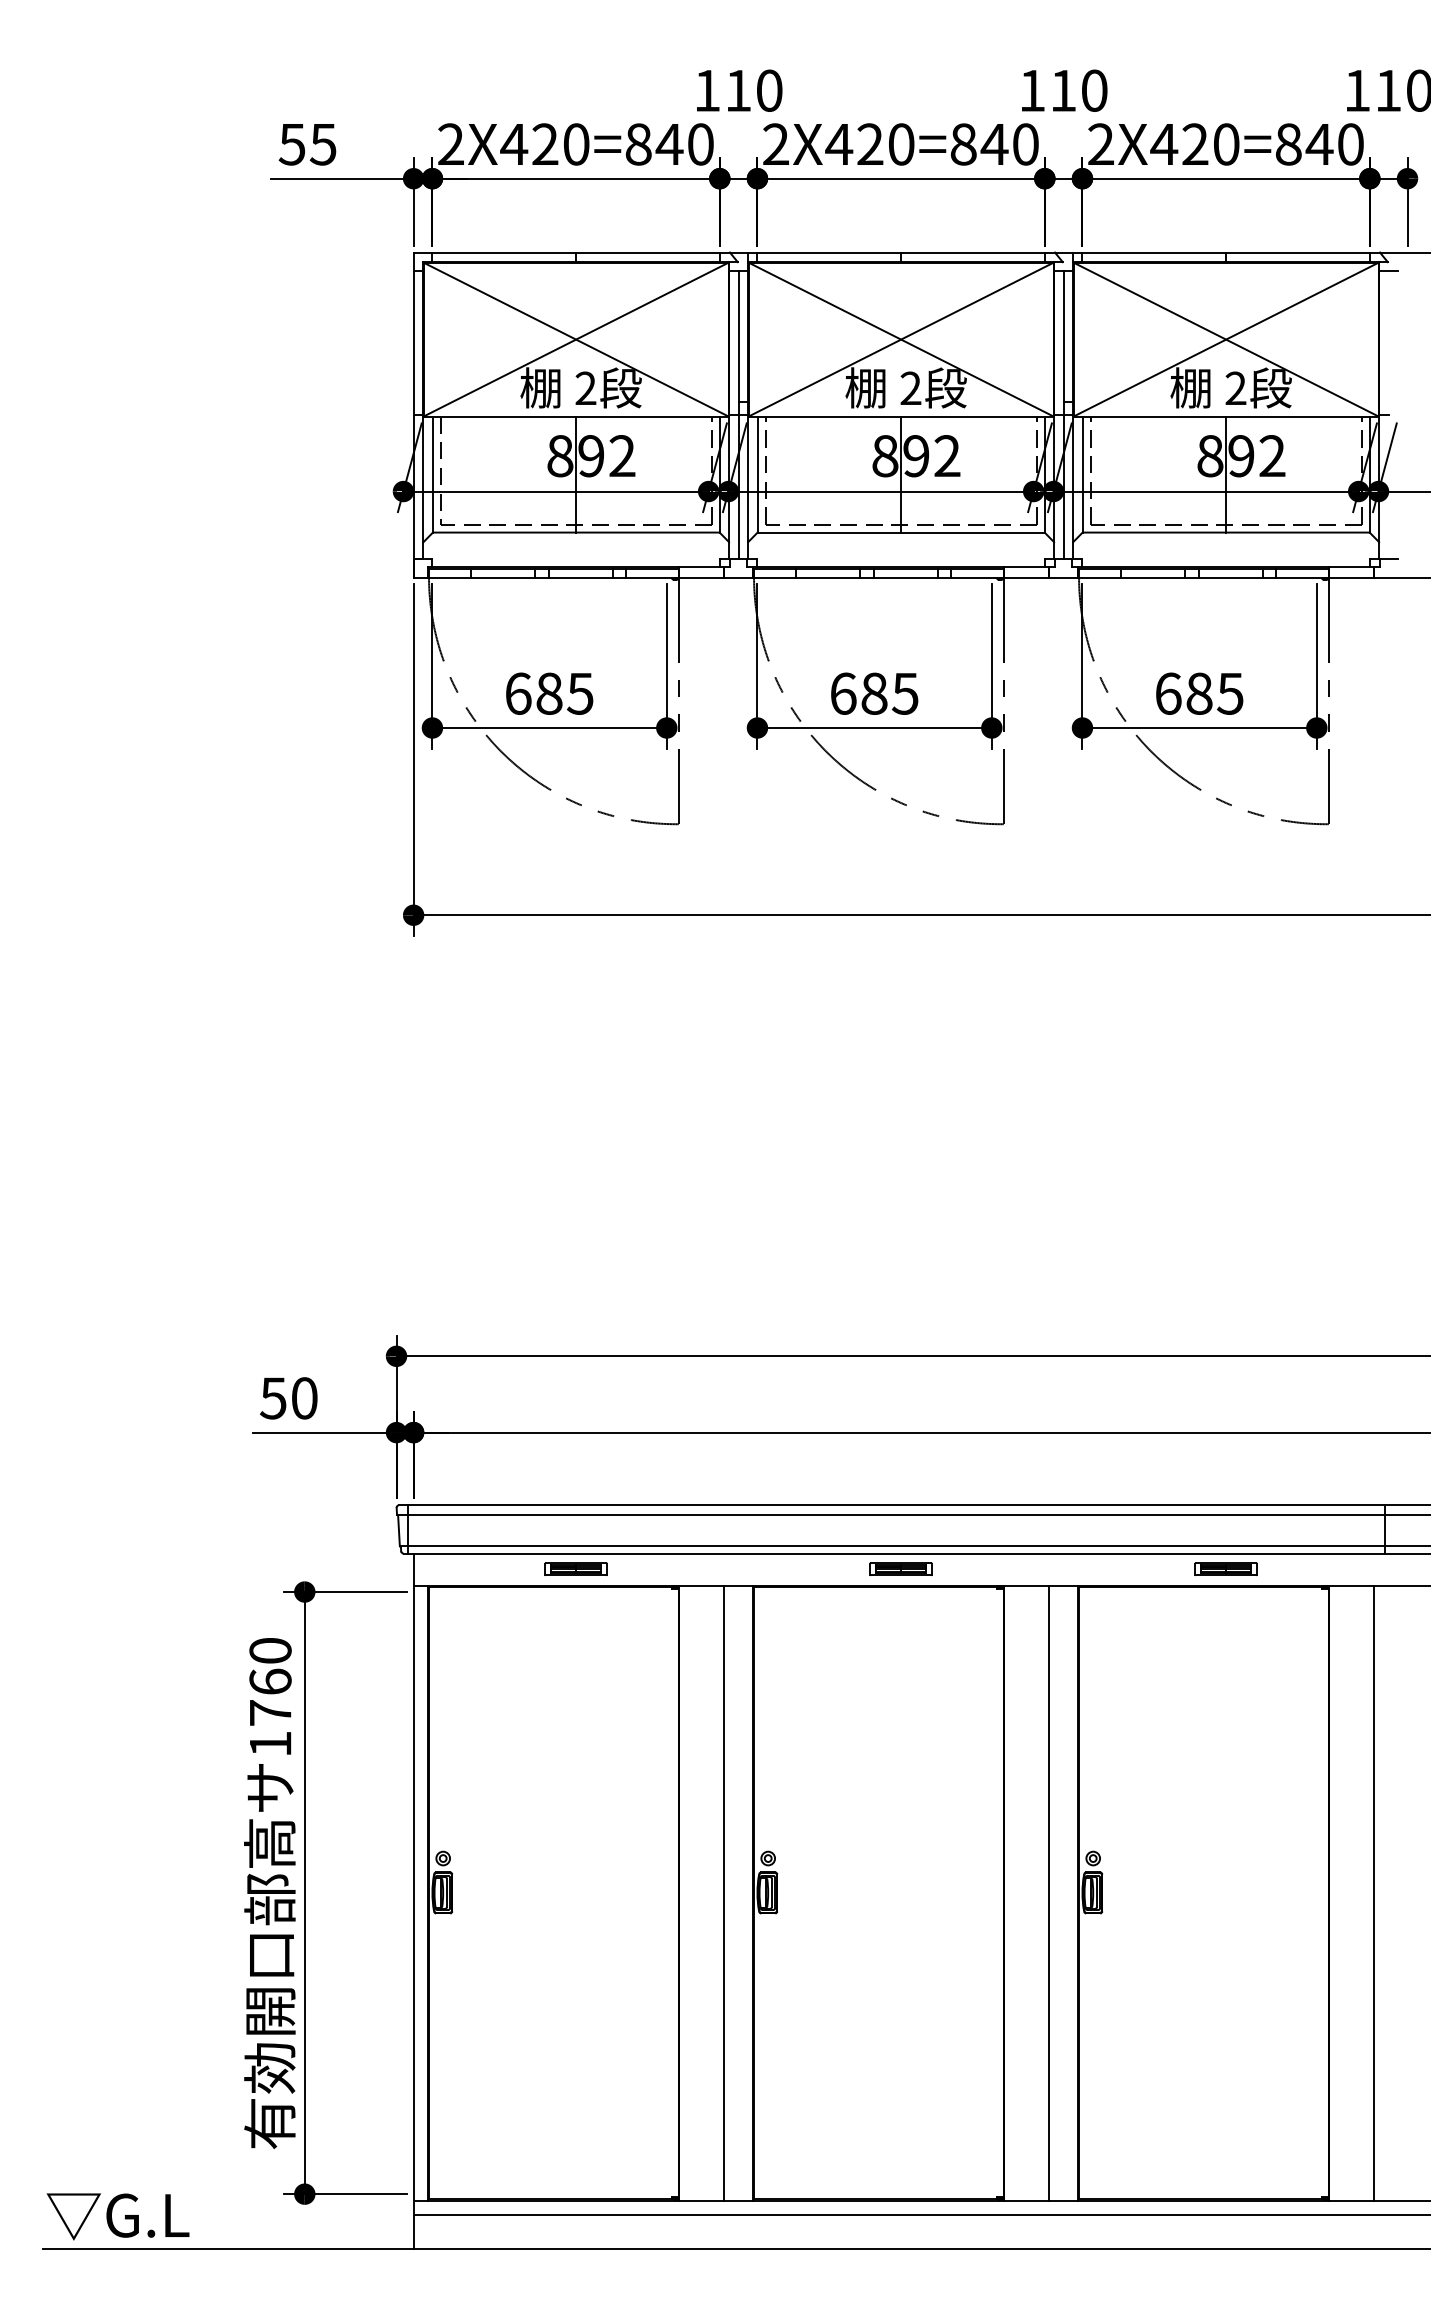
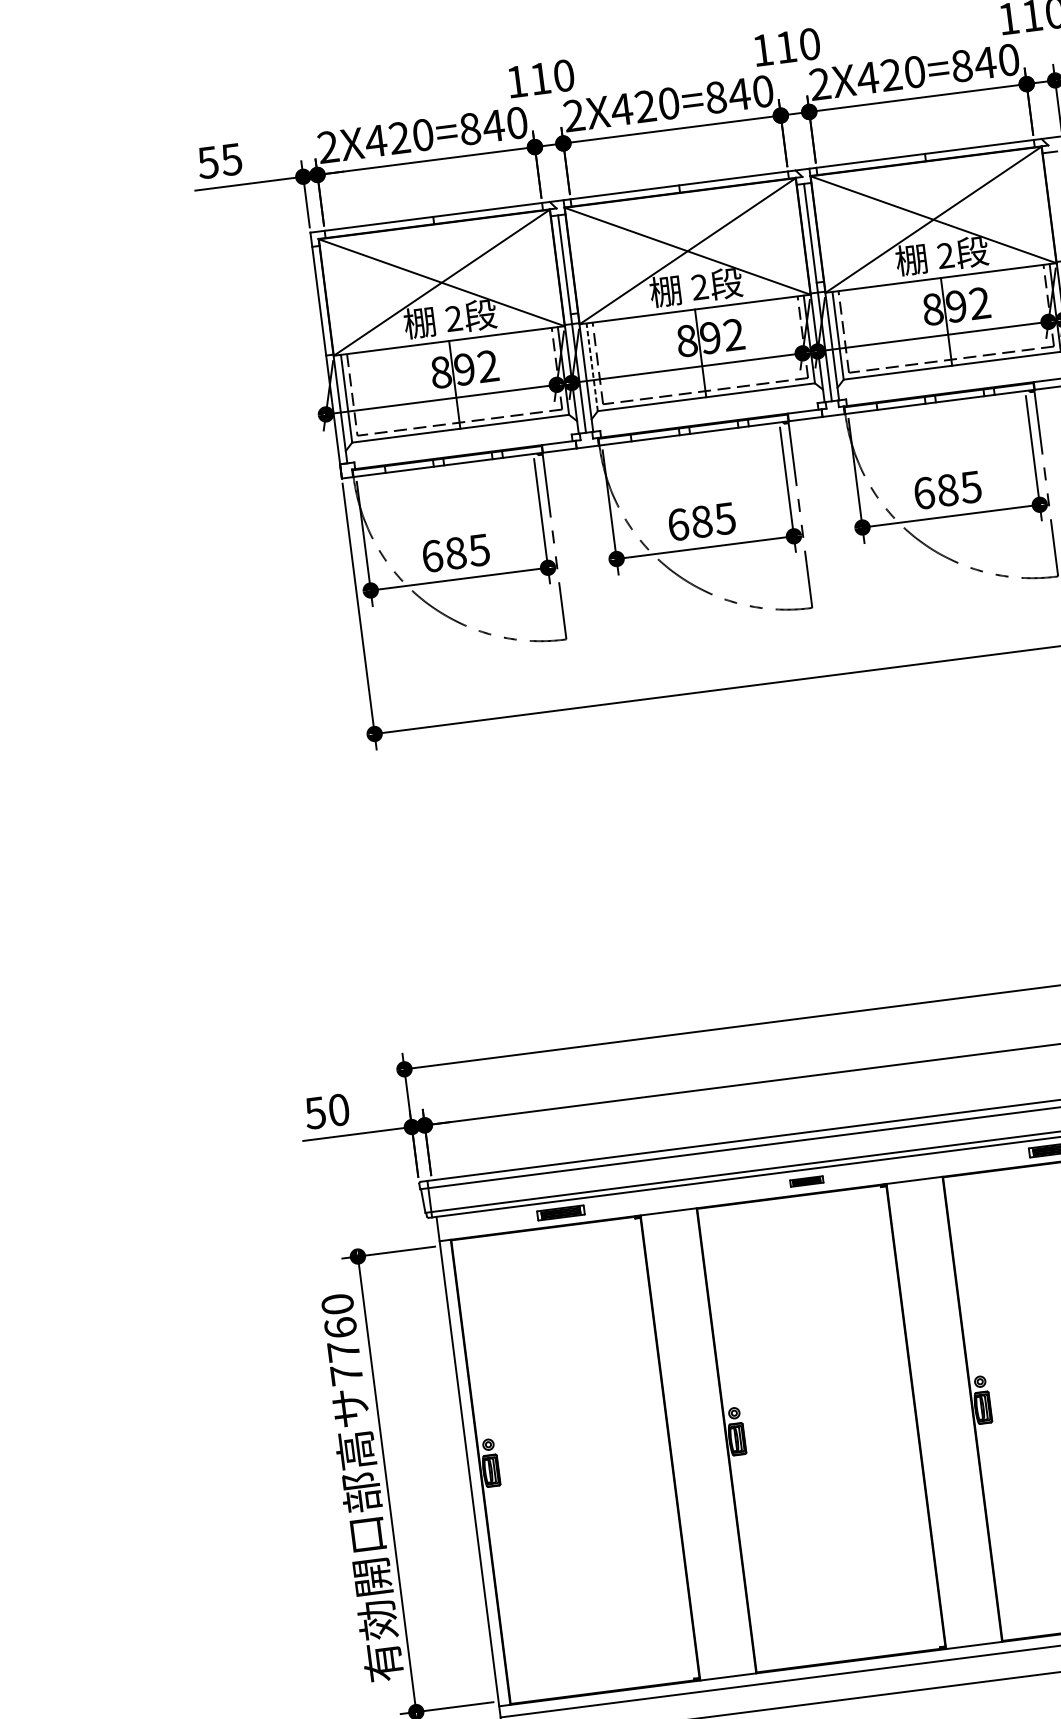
line: (757, 474) -> (592, 367), solid -> dashed
part: (900, 1569) -> (806, 1181), size x0.7
text: (270, 1743) -> (346, 1374), 1760 -> 7760
line: (723, 1892) -> (703, 1443), removed
line: (1048, 1892) -> (949, 1411), removed

